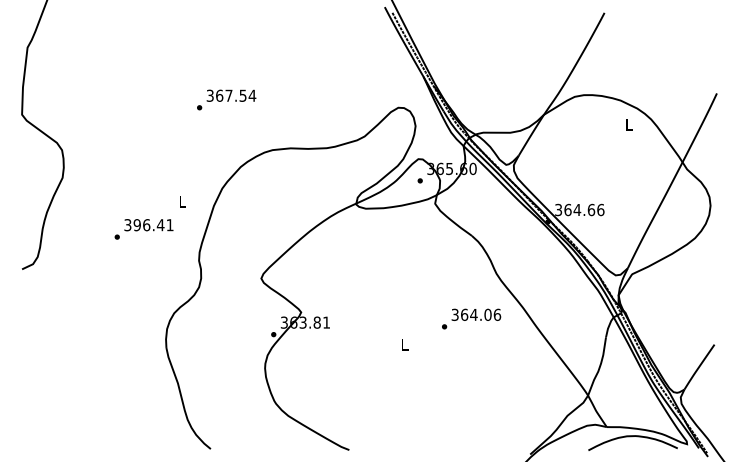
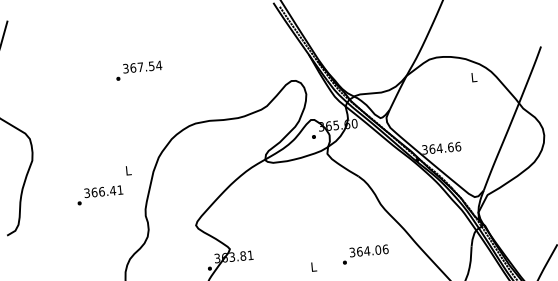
text: (226, 99) -> (138, 70), moved
text: (136, 225) -> (93, 192), 396.41 -> 366.41
text: (471, 318) -> (365, 254), moved

